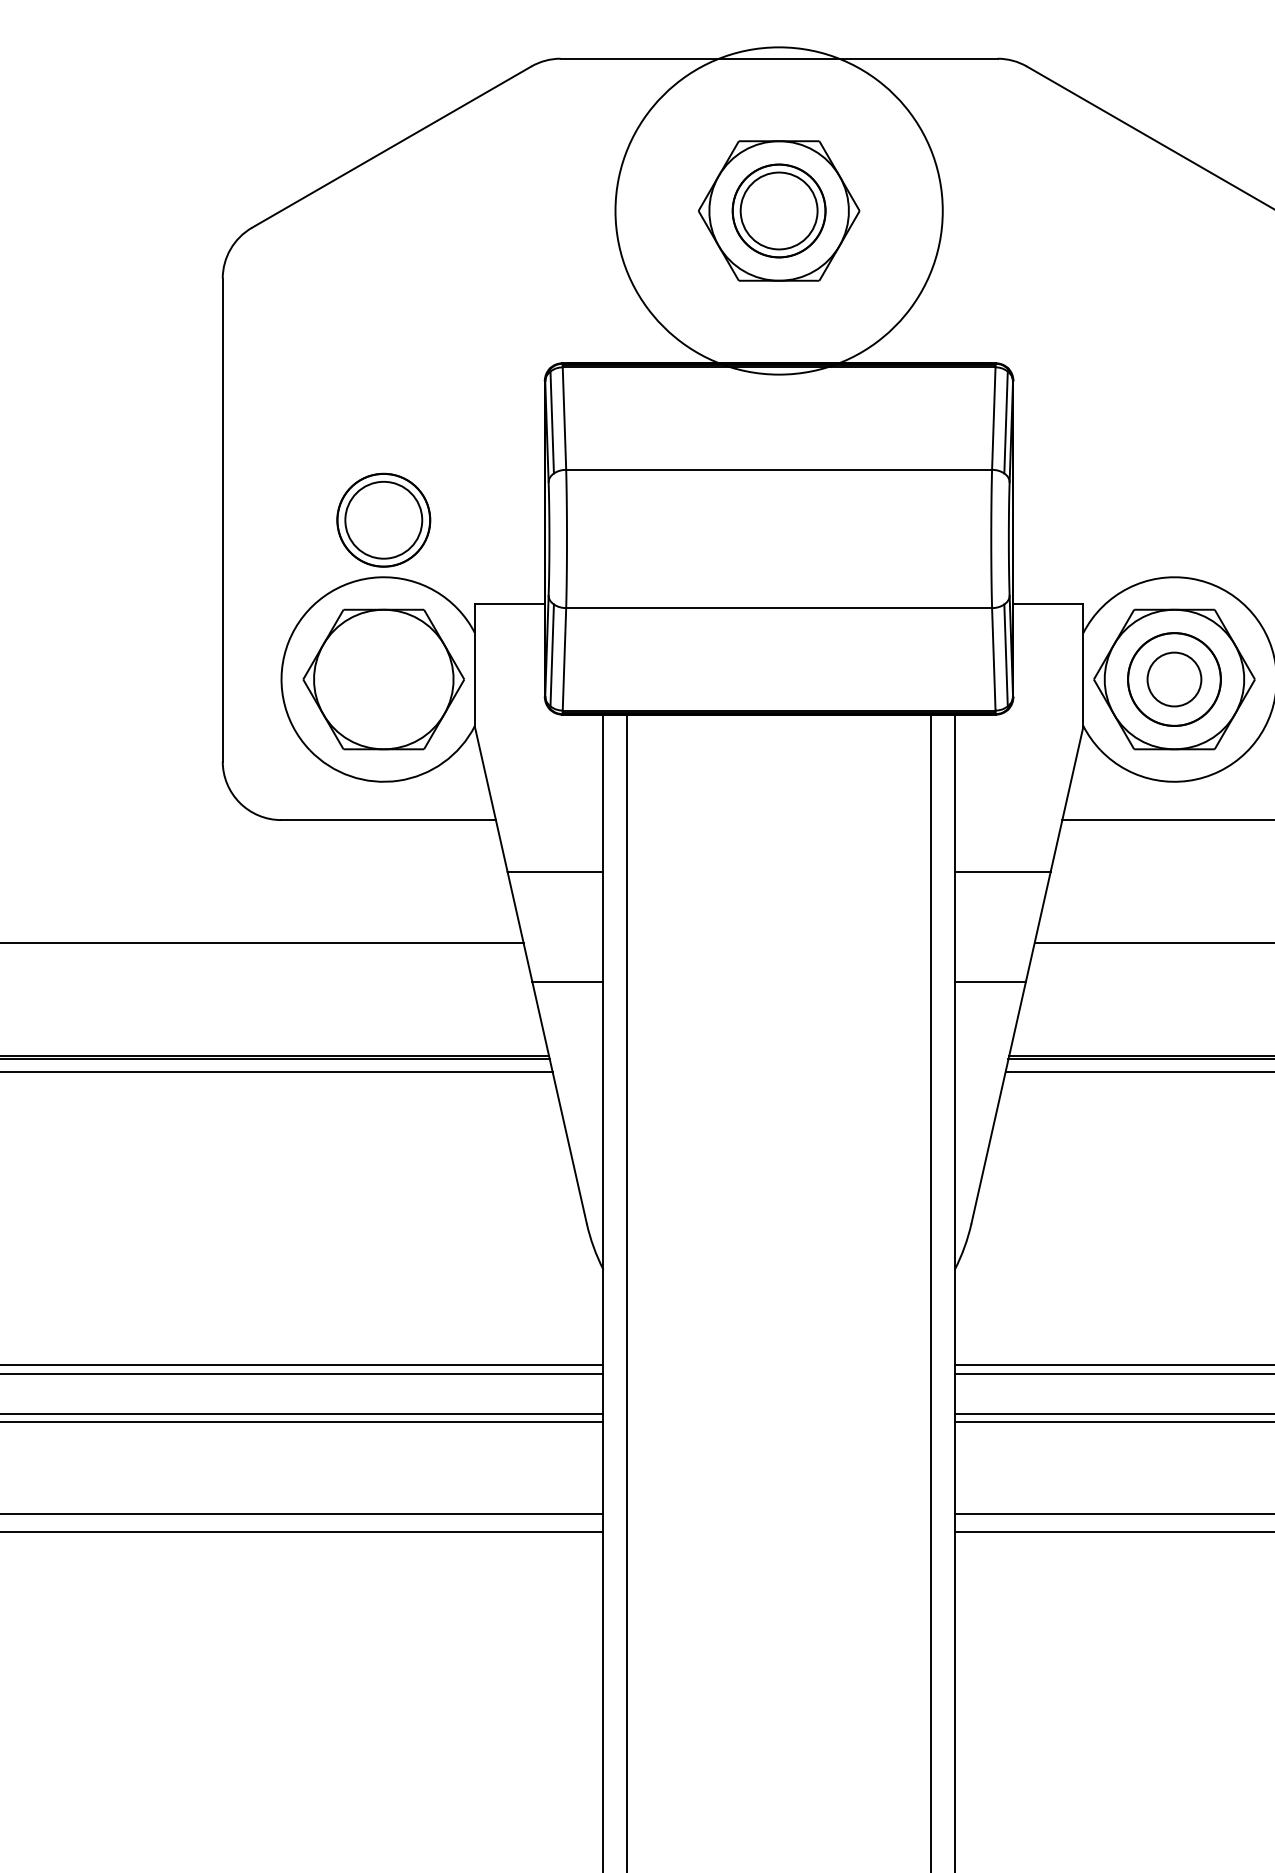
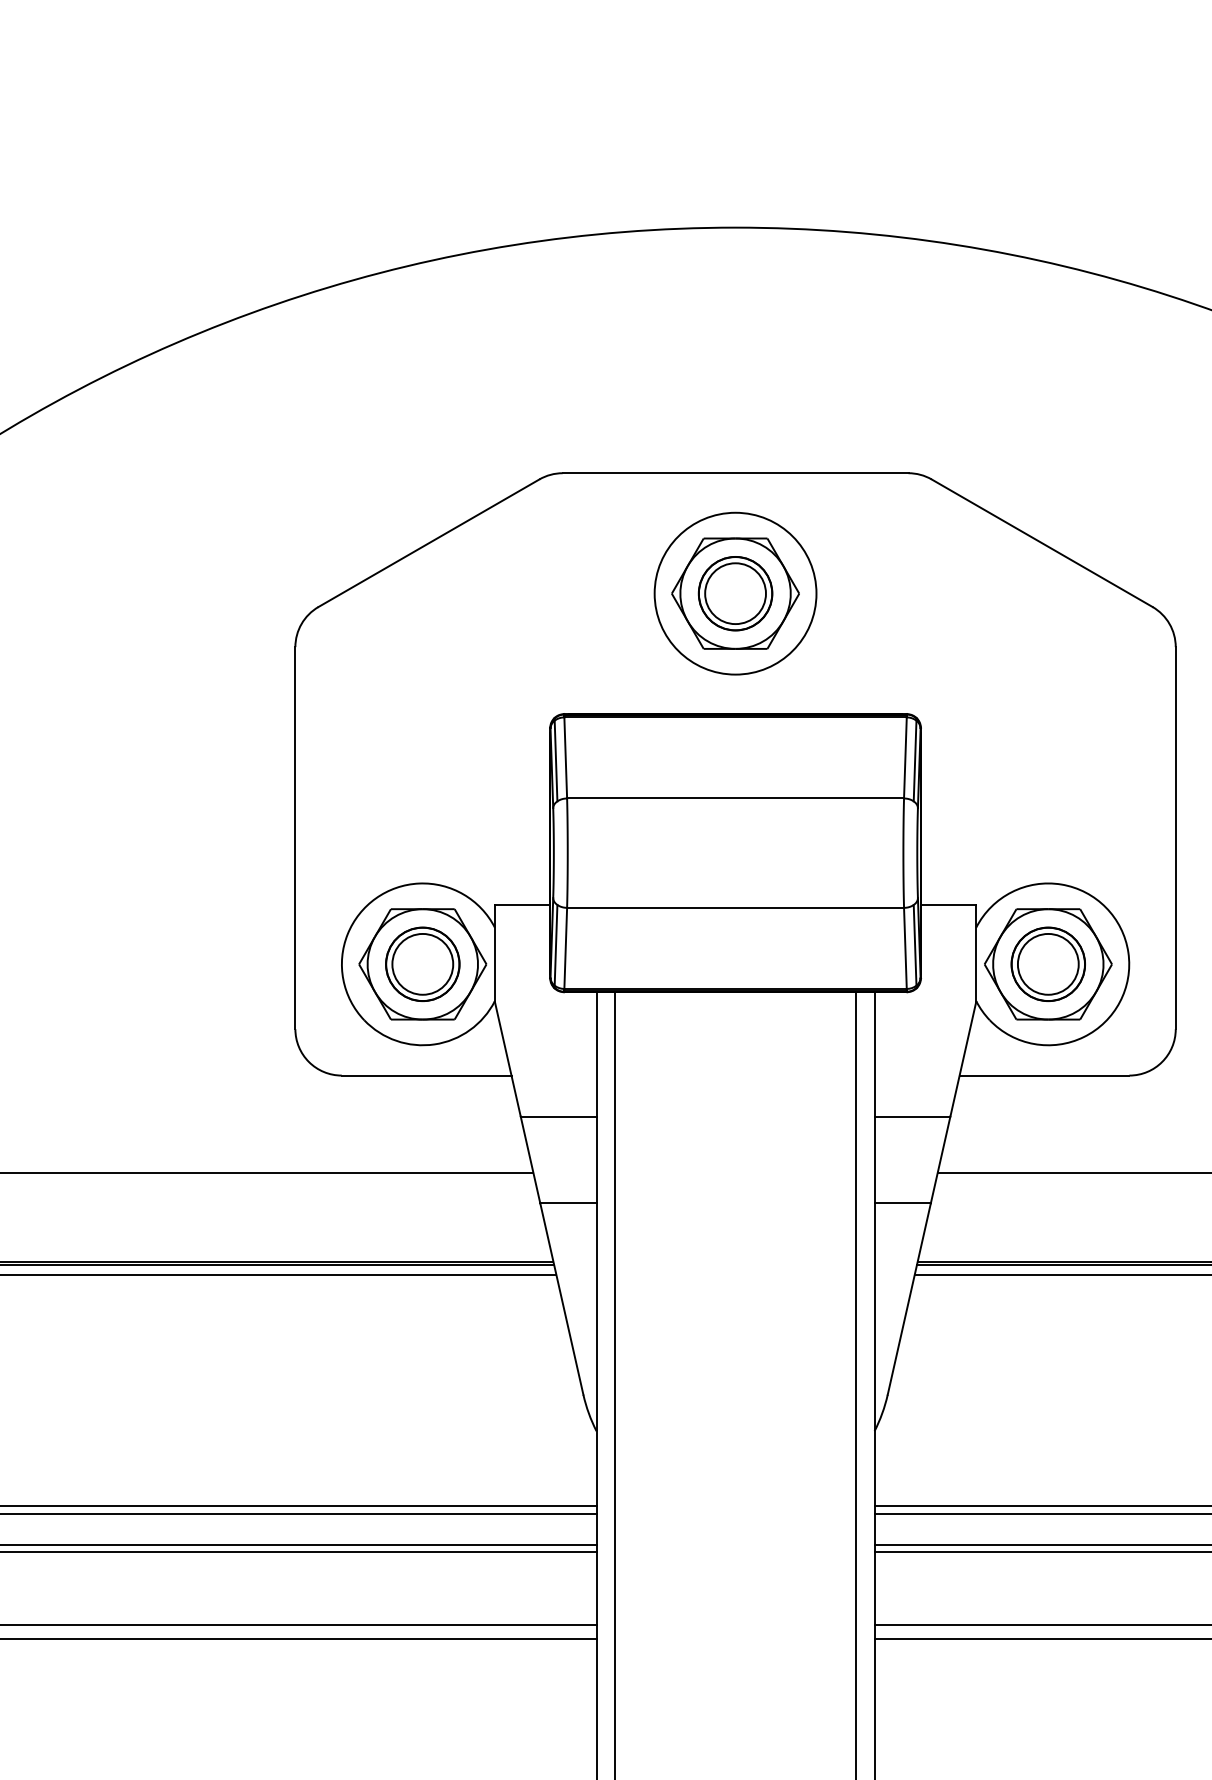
circle: (779, 210) -> (735, 593), size x0.62
part: (383, 519) -> (422, 963), moved
circle: (1173, 678) -> (1047, 963), size x1.43

